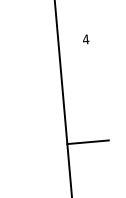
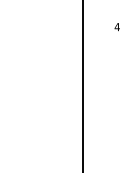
text: (85, 40) -> (116, 27), moved
line: (88, 142) -> (100, 124), removed

